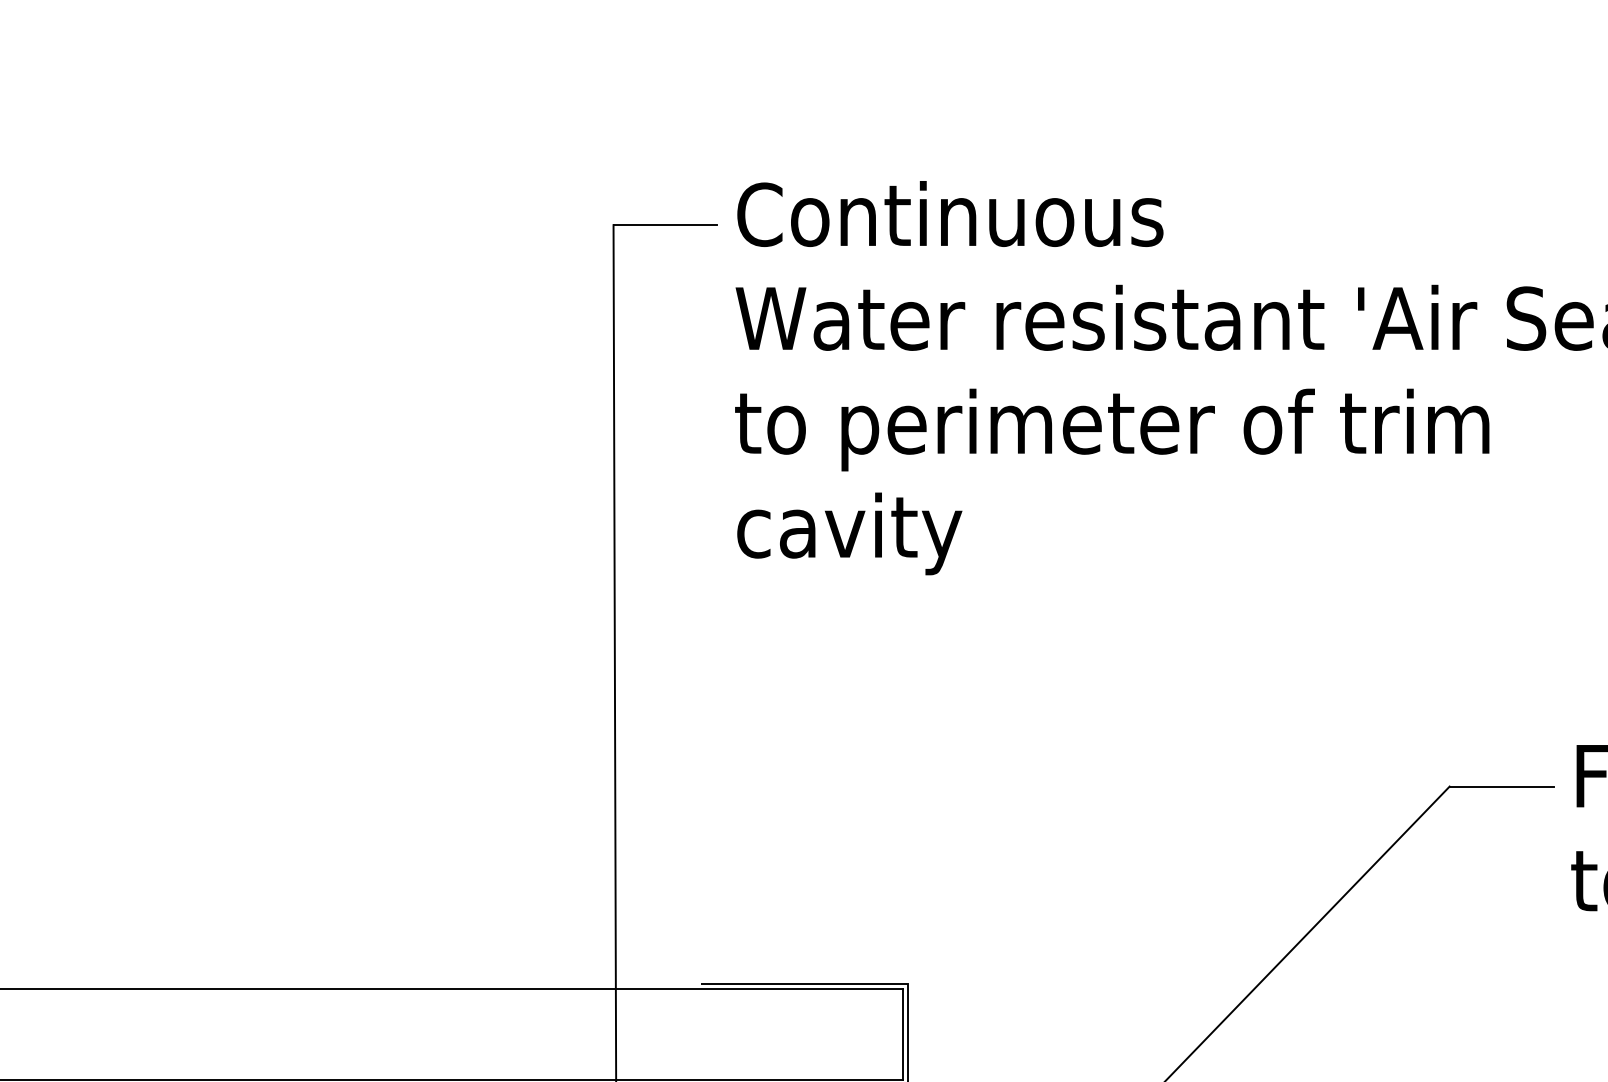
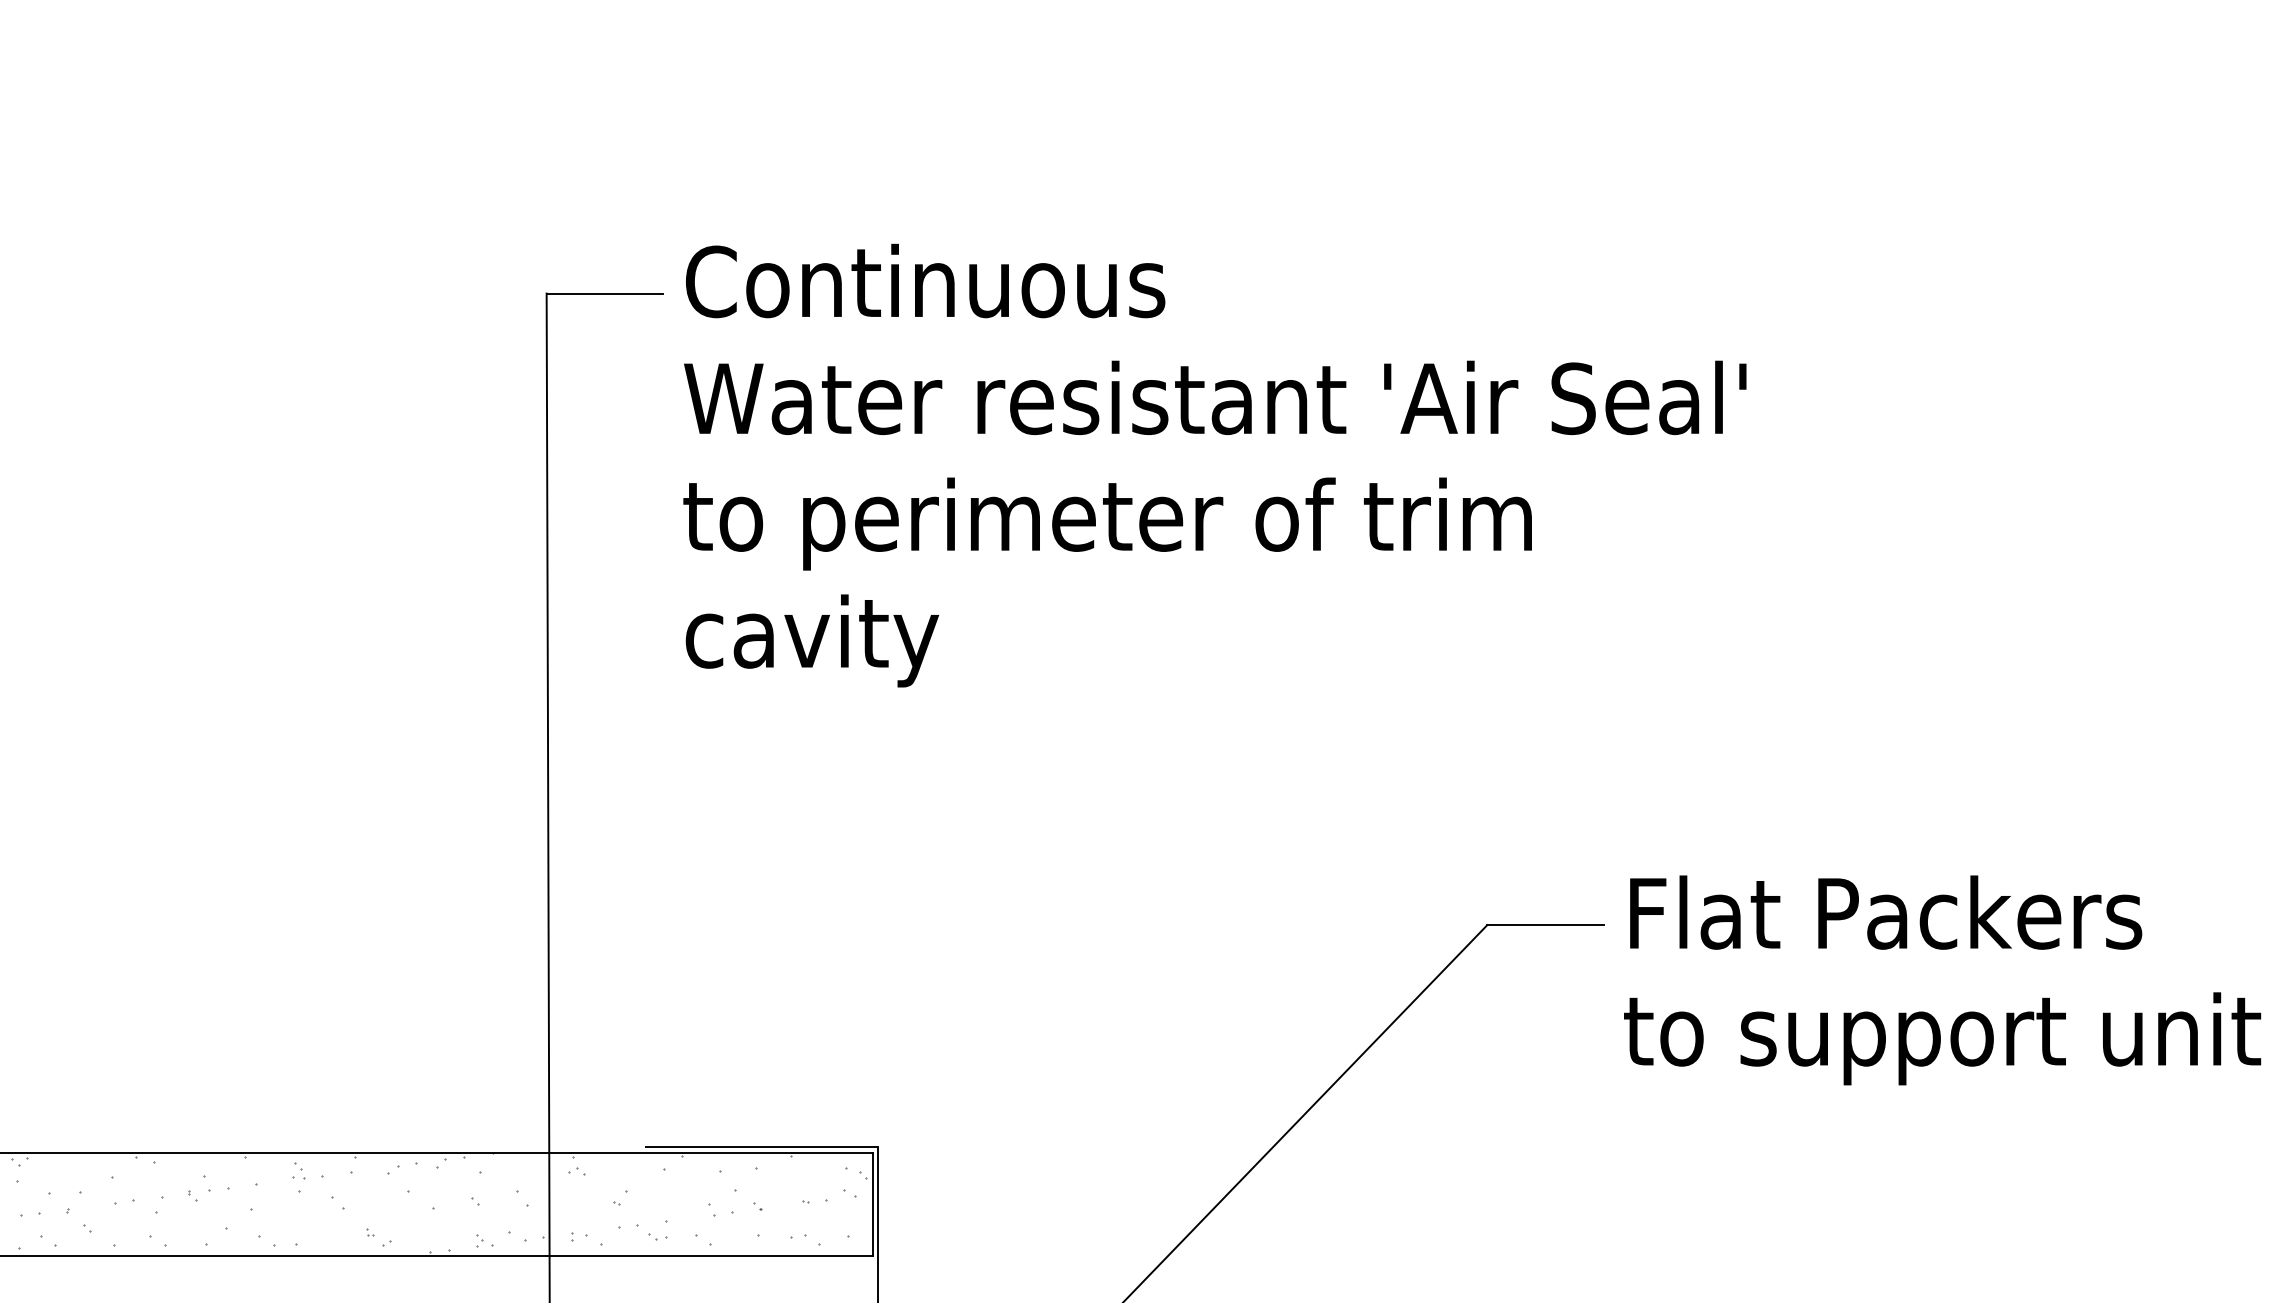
hatch: (518, 1033) -> (439, 1202), added

